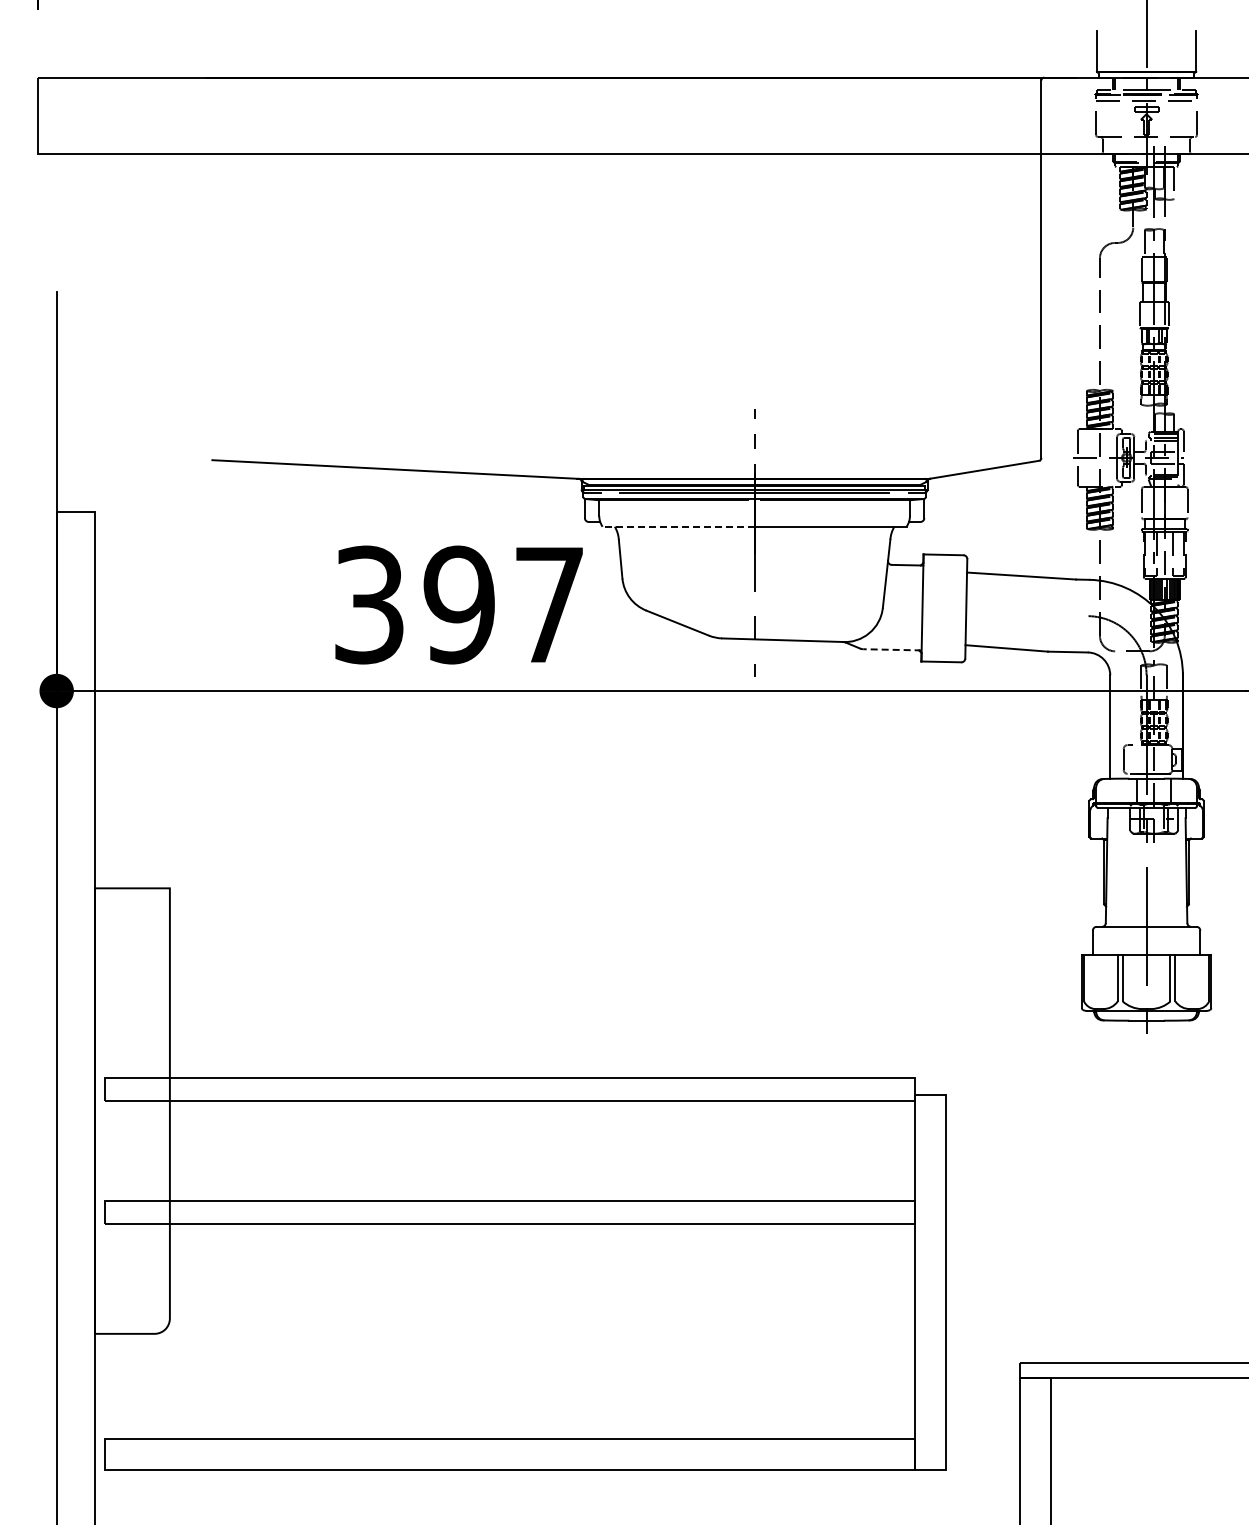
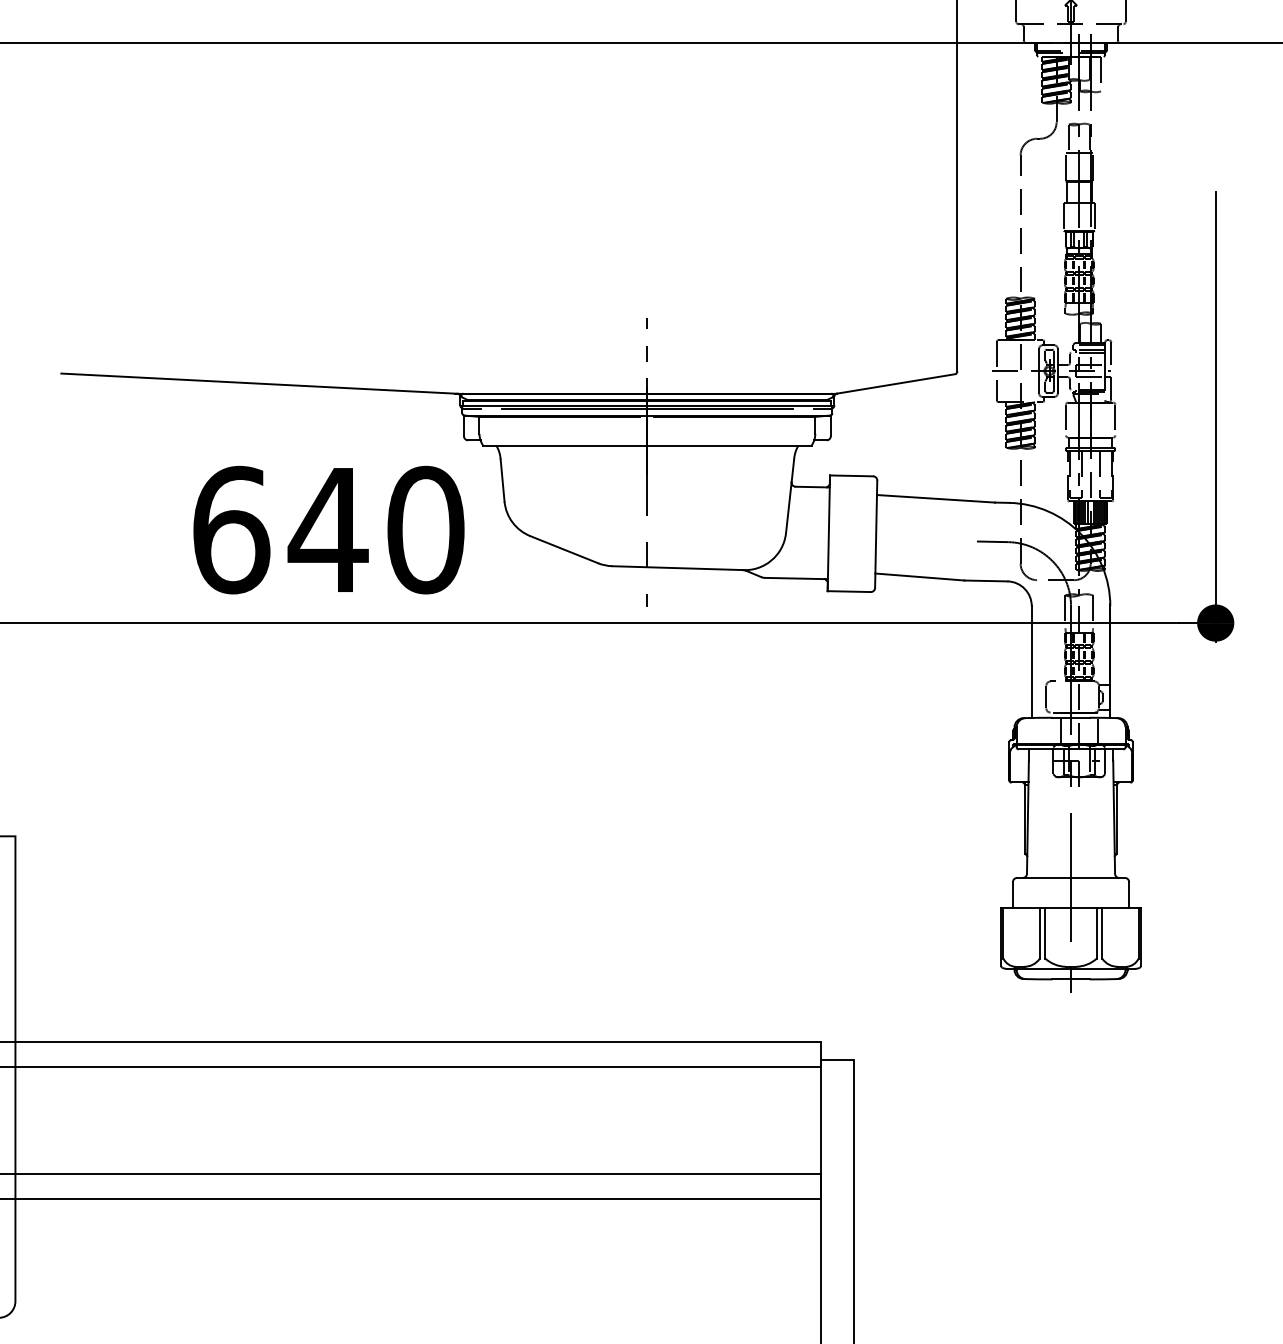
line: (678, 526) -> (565, 445), dashed -> solid
text: (459, 604) -> (328, 529), 397 -> 640
line: (1073, 615) -> (992, 541), added
line: (892, 649) -> (796, 578), dashed -> solid

